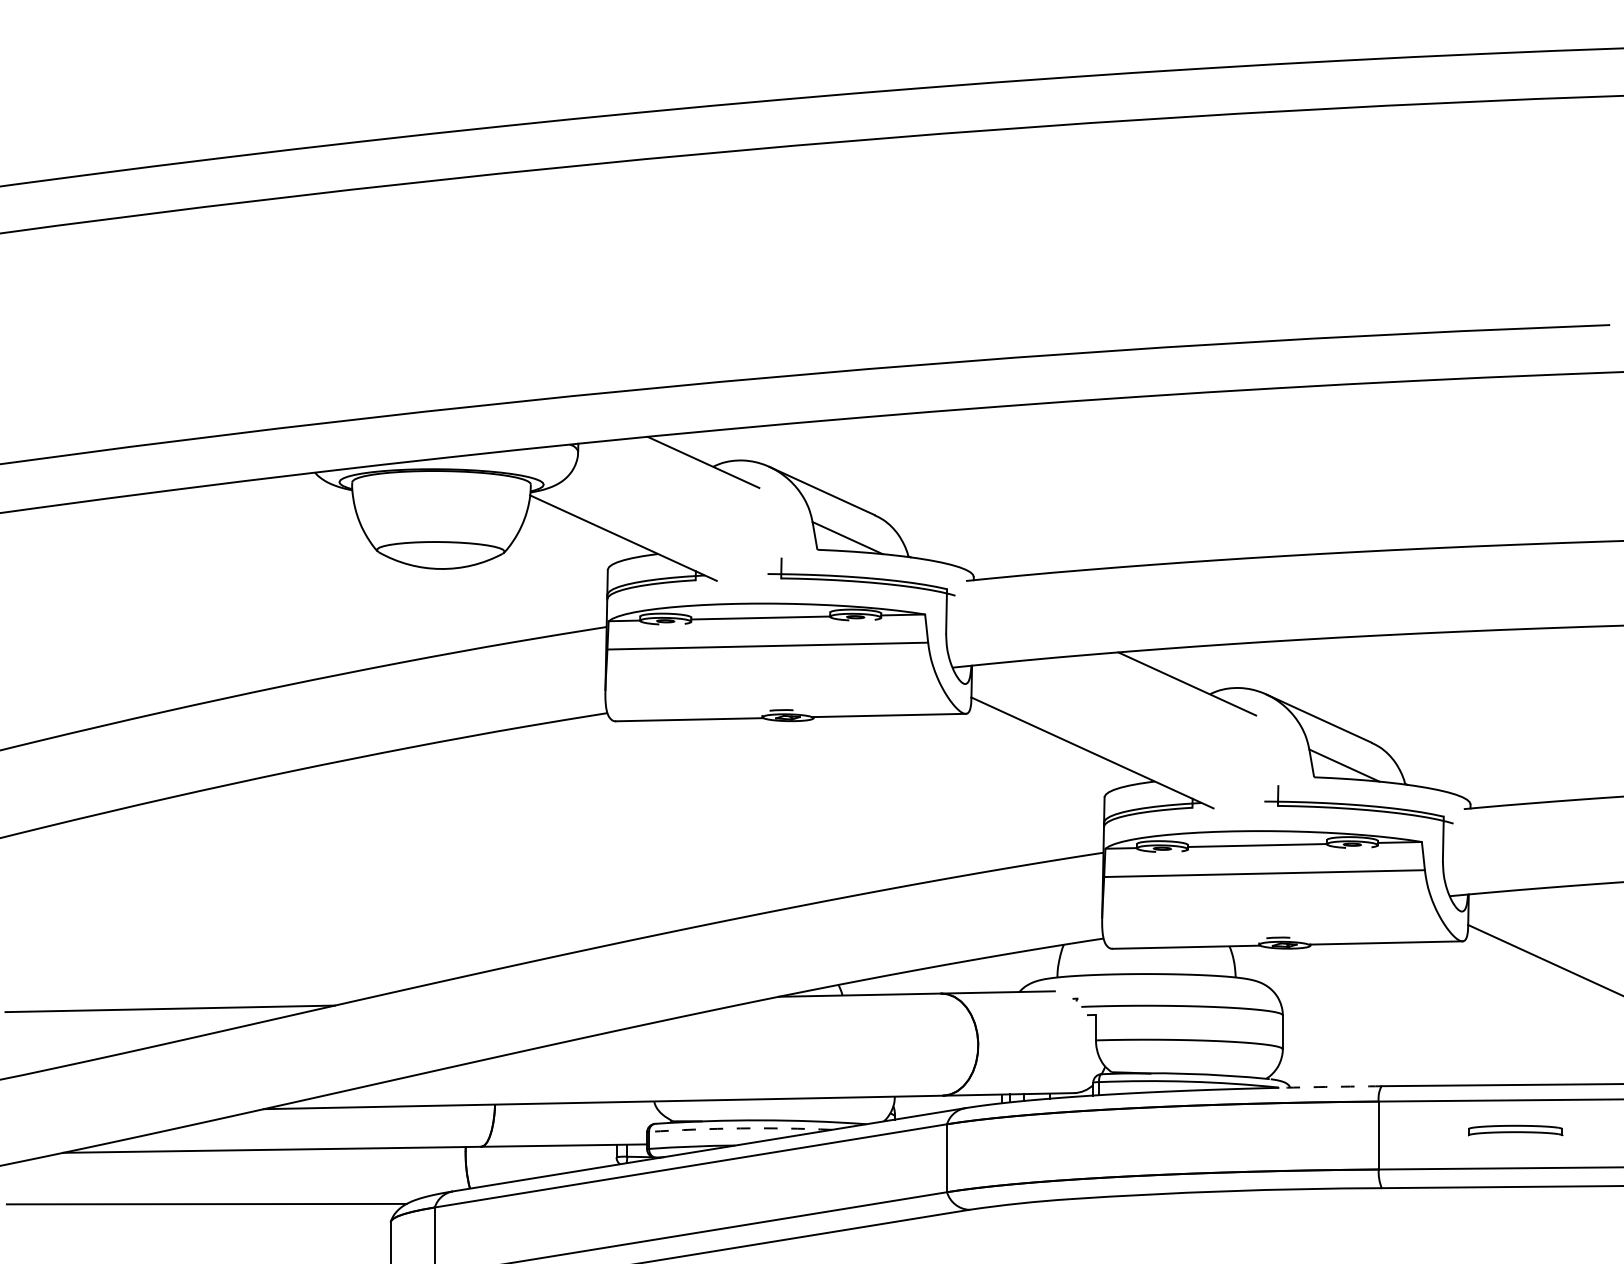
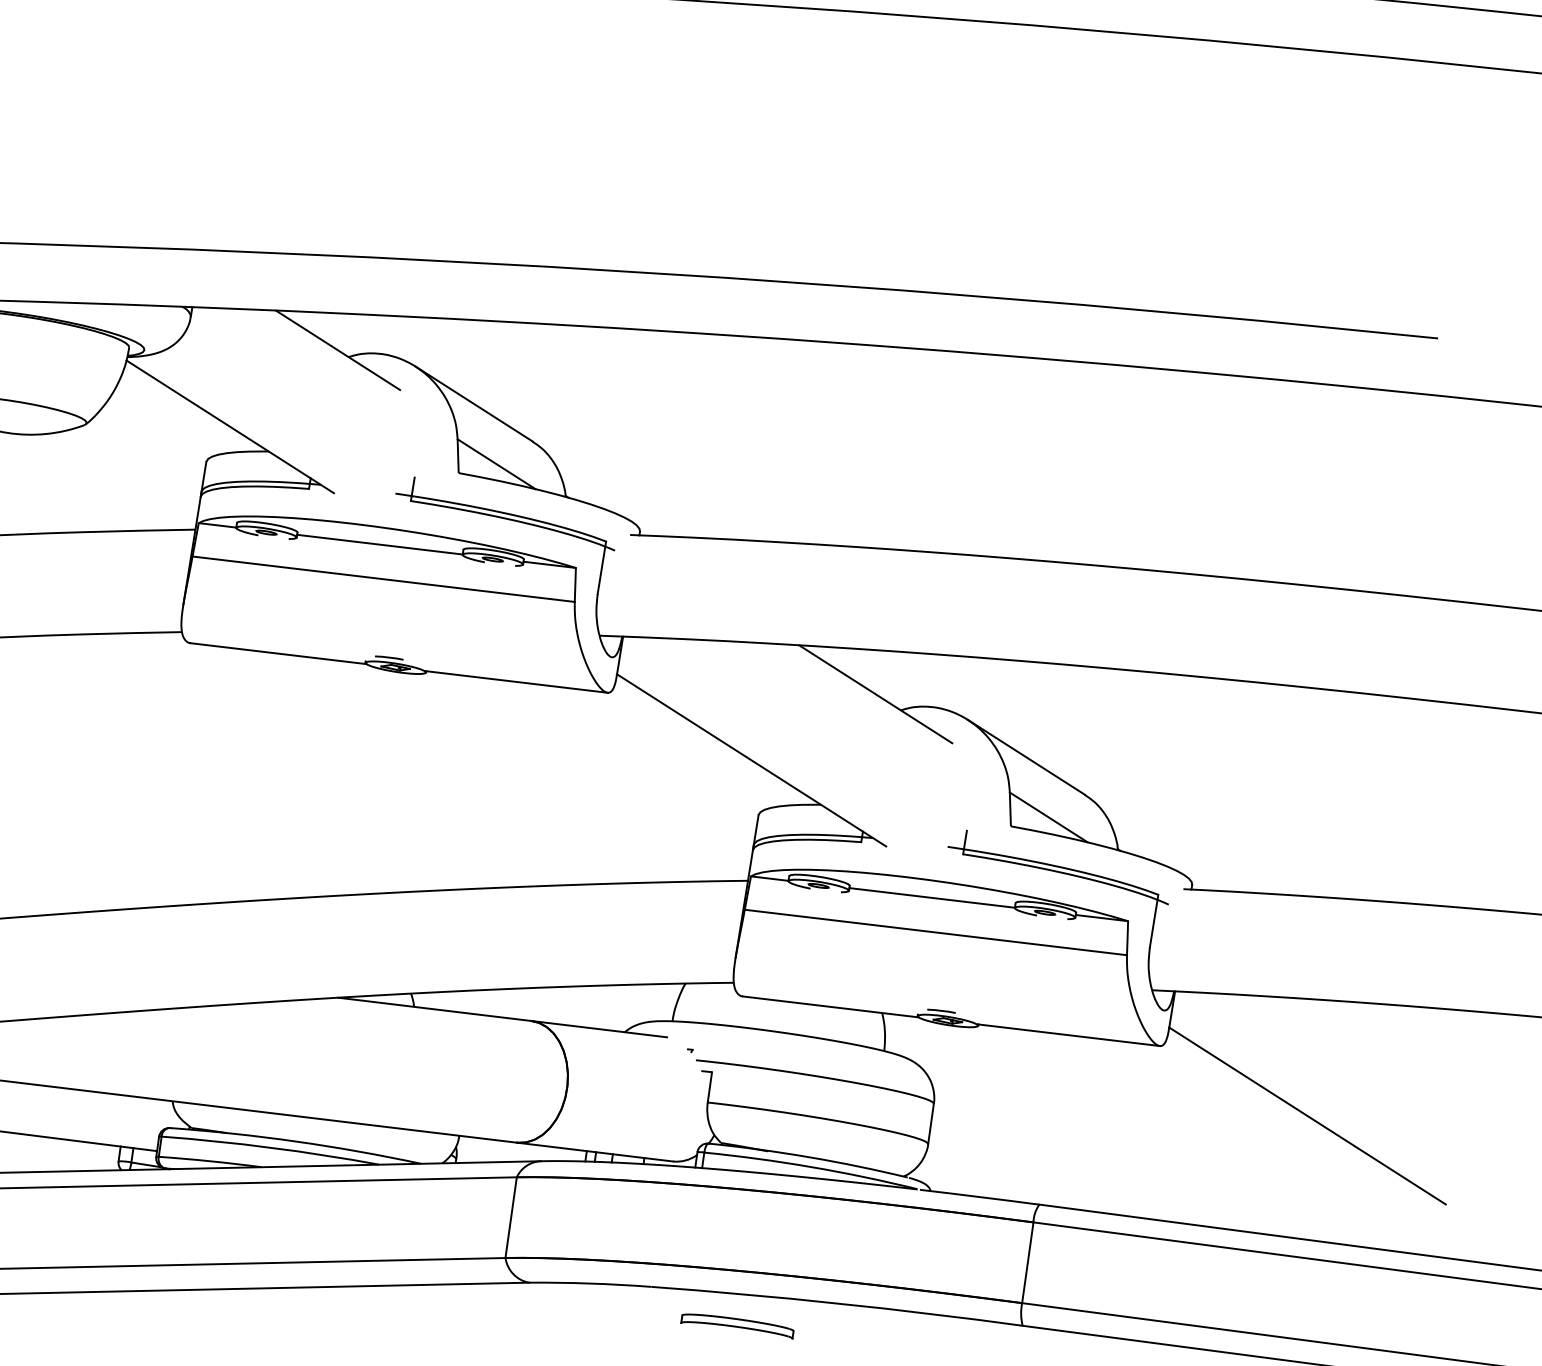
arc: (1331, 1086) -> (979, 1196), dashed -> solid
arc: (740, 1128) -> (270, 1147), dashed -> solid
part: (1515, 1130) -> (737, 1324), moved

